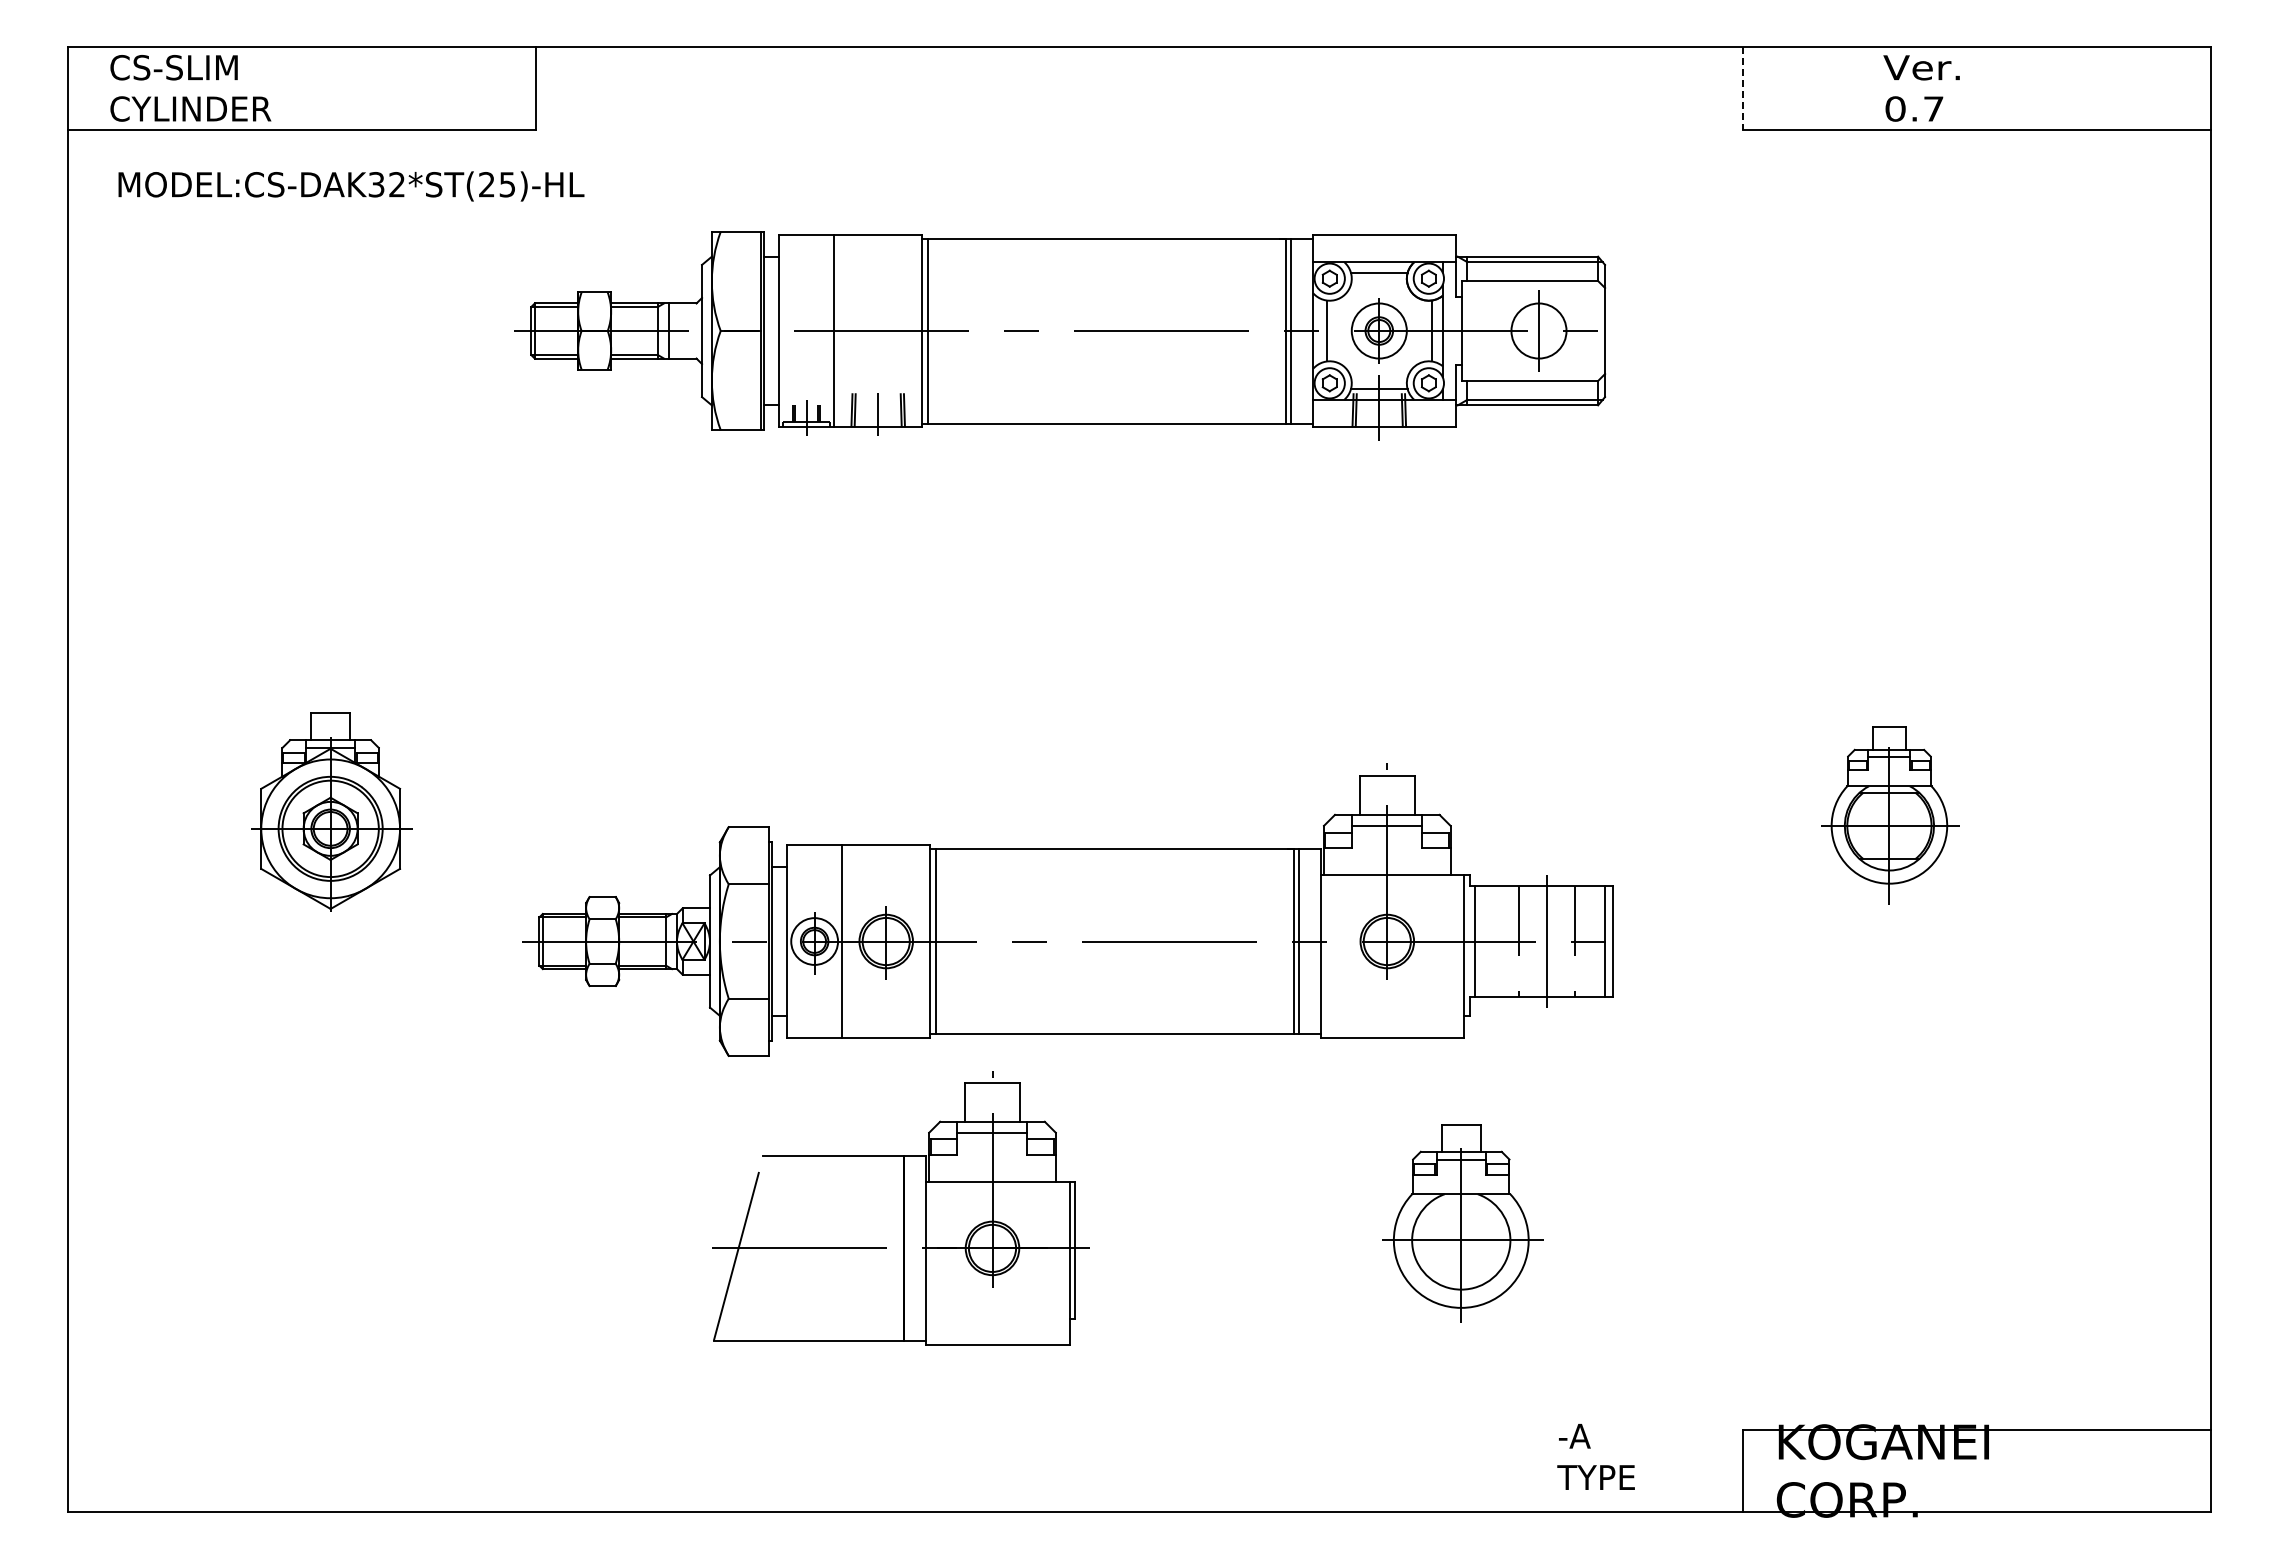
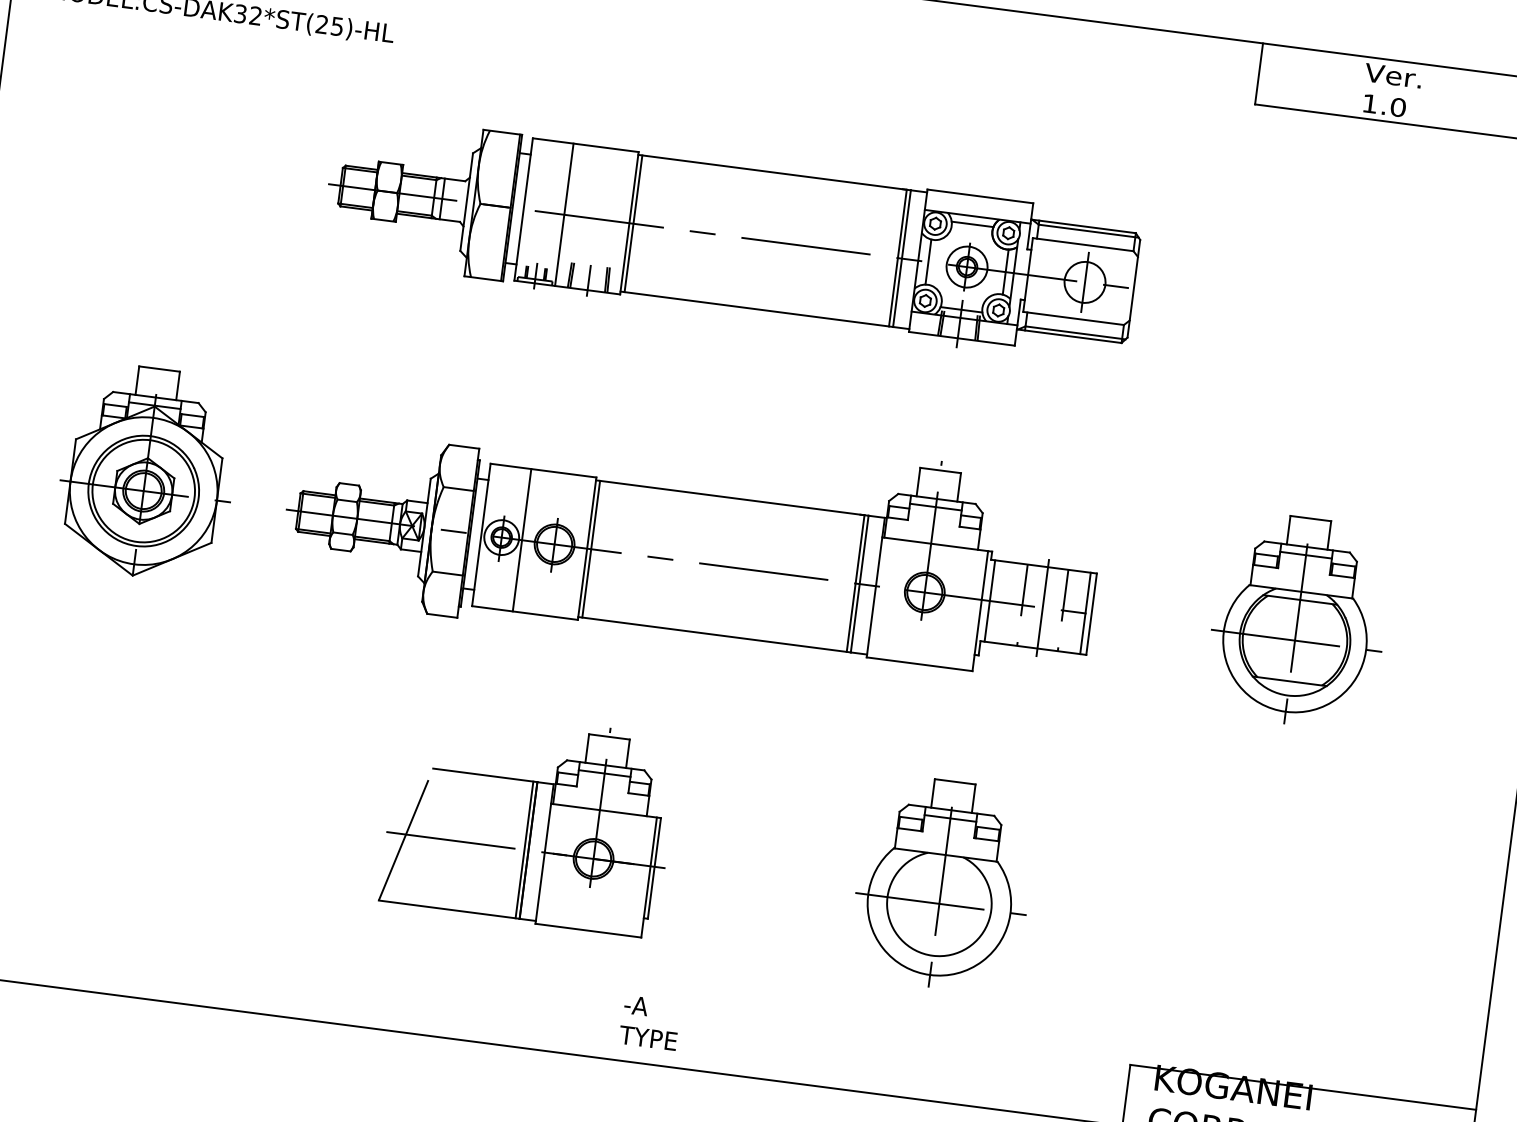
line: (1742, 88) -> (1258, 73), dashed -> solid
text: (1914, 108) -> (1384, 105), 0.7 -> 1.0
part: (1059, 335) -> (730, 239), moved
part: (1890, 809) -> (1299, 620), size x1.67
part: (331, 810) -> (147, 472), size x1.43
part: (1067, 909) -> (691, 538), moved
part: (1462, 1221) -> (943, 884), size x1.43
line: (898, 1247) -> (524, 849), added
text: (1595, 1456) -> (649, 1022), moved

